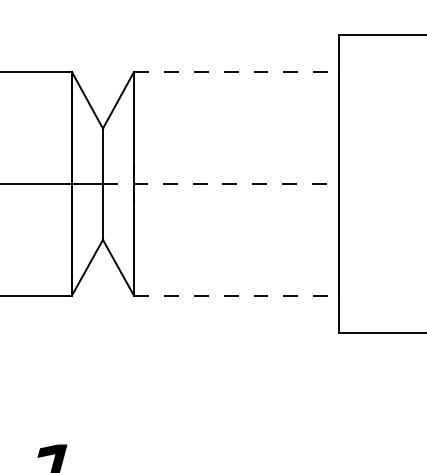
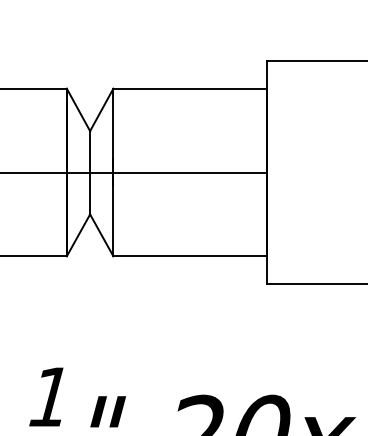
line: (237, 71) -> (190, 88), dashed -> solid
line: (221, 183) -> (178, 172), dashed -> solid
line: (237, 296) -> (190, 256), dashed -> solid

